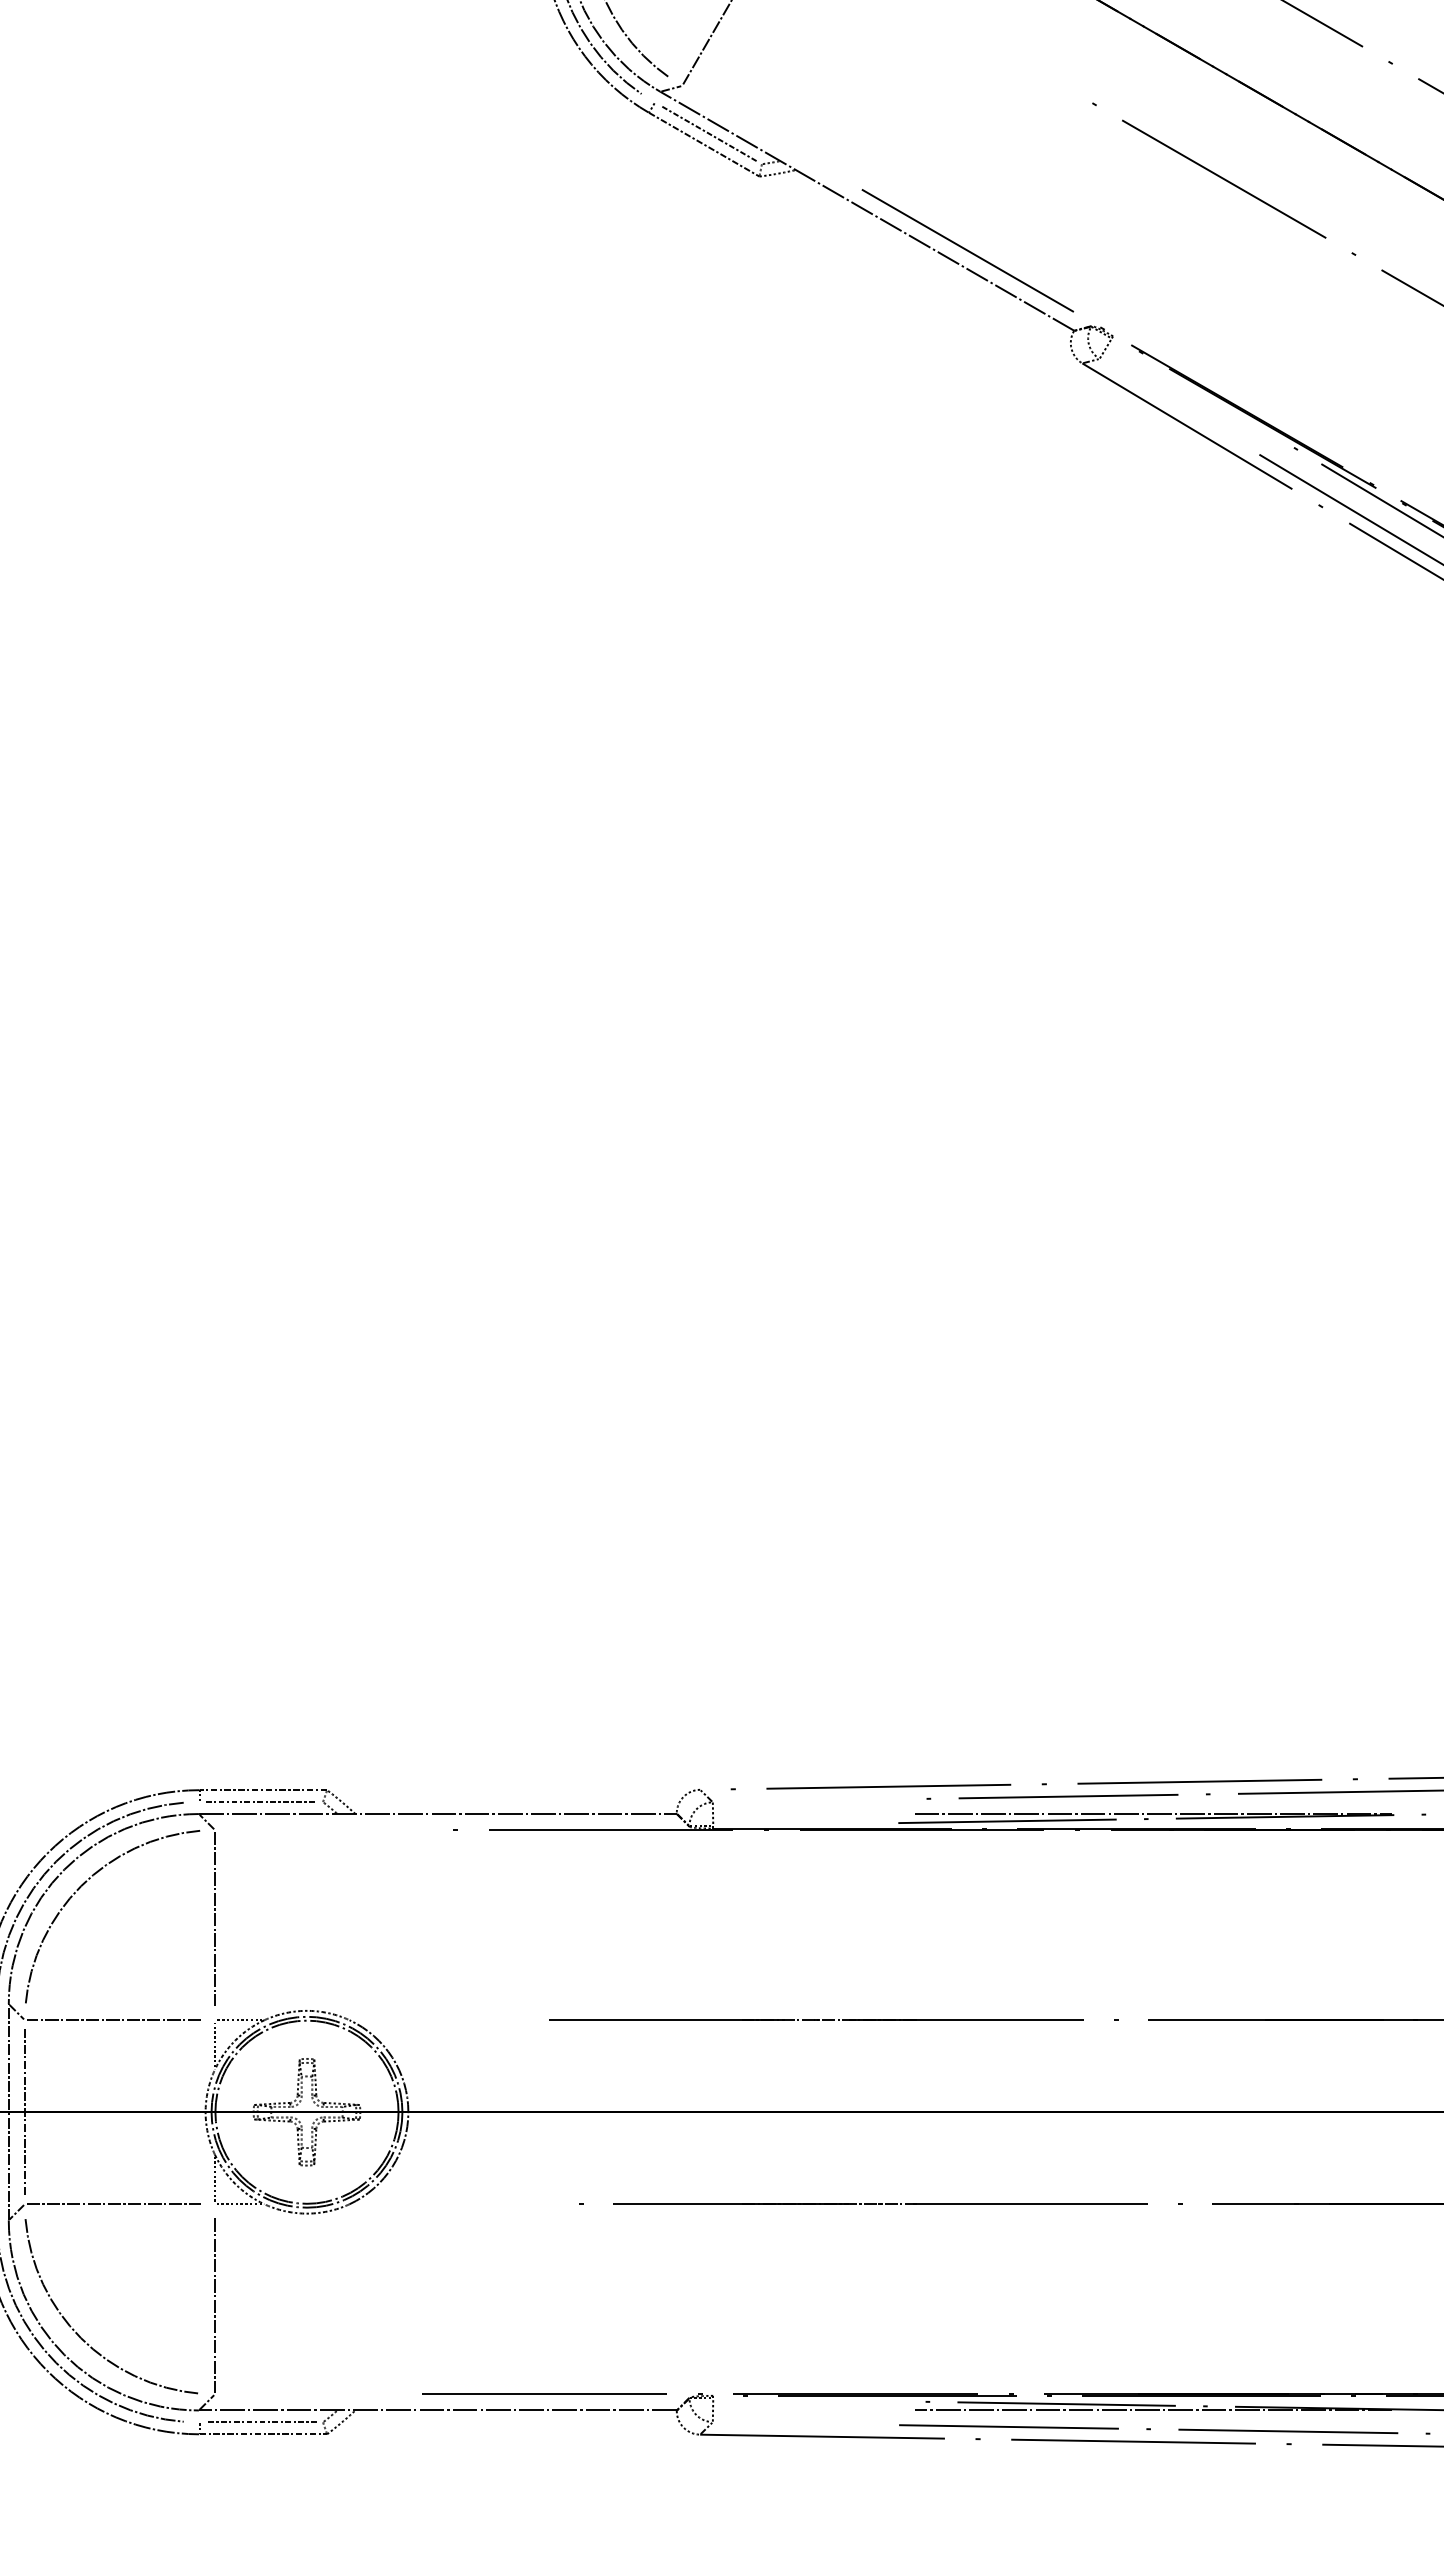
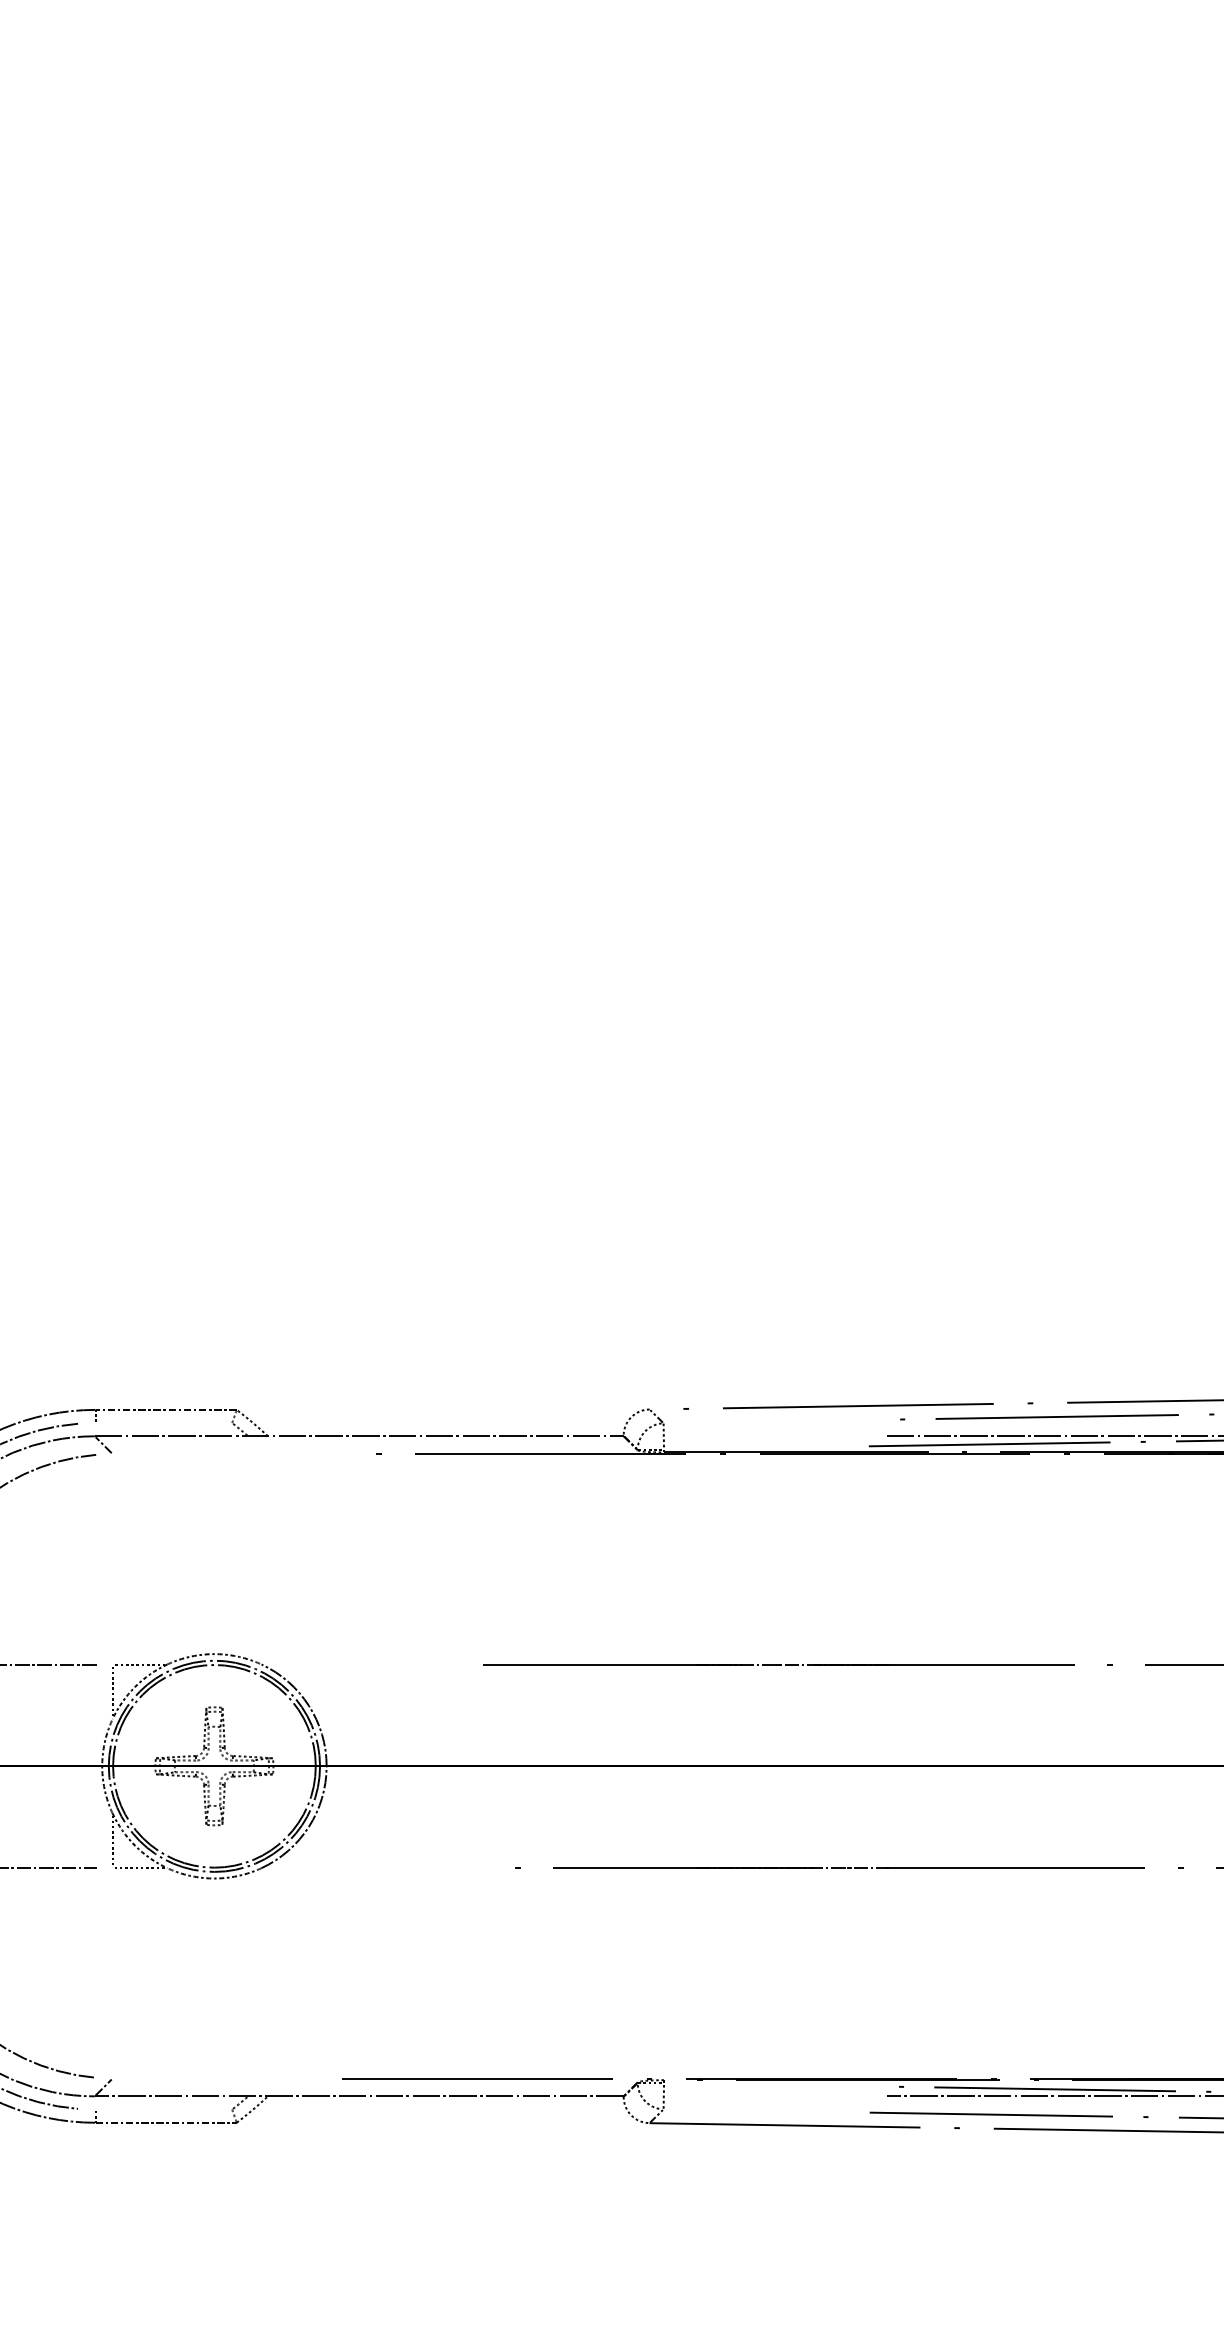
line: (260, 1802) -> (162, 1423), removed
line: (214, 1918) -> (112, 1551), removed
line: (214, 2305) -> (112, 1980), removed
line: (260, 2422) -> (162, 2109), removed

